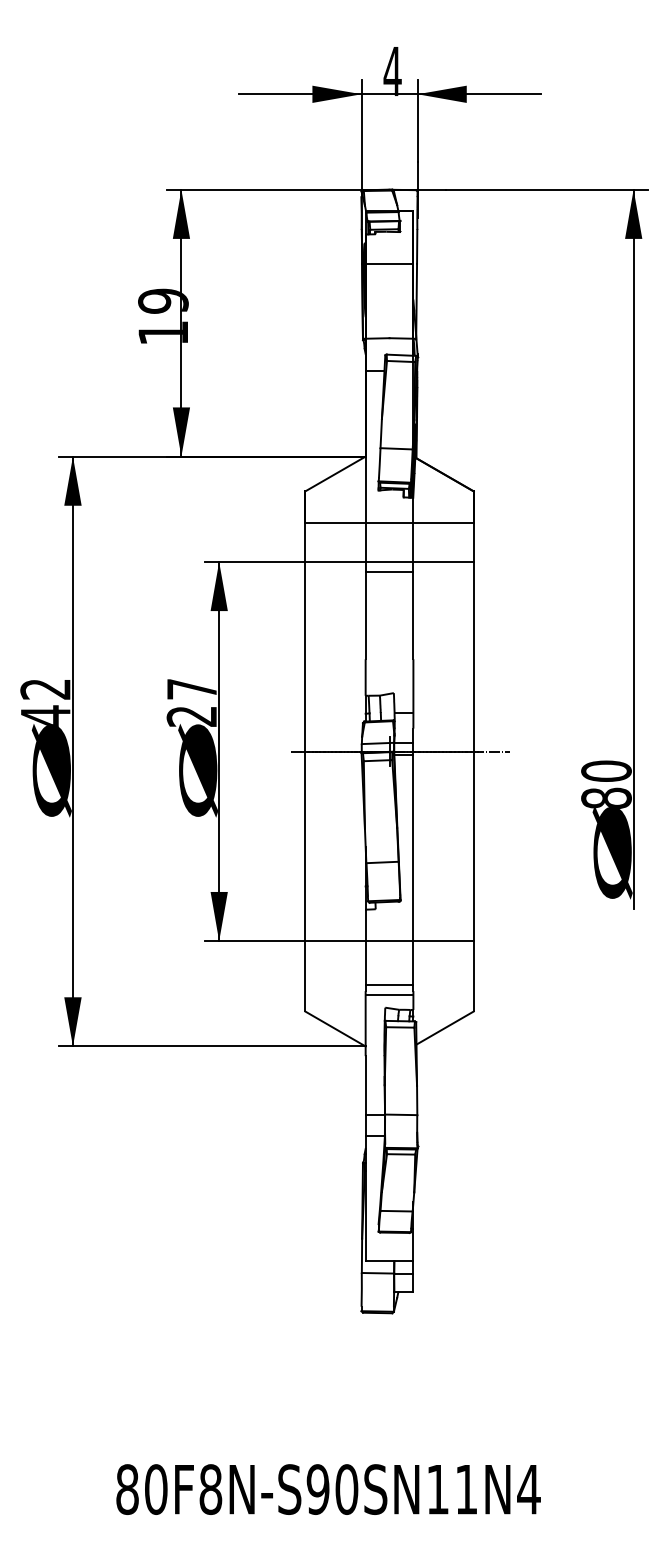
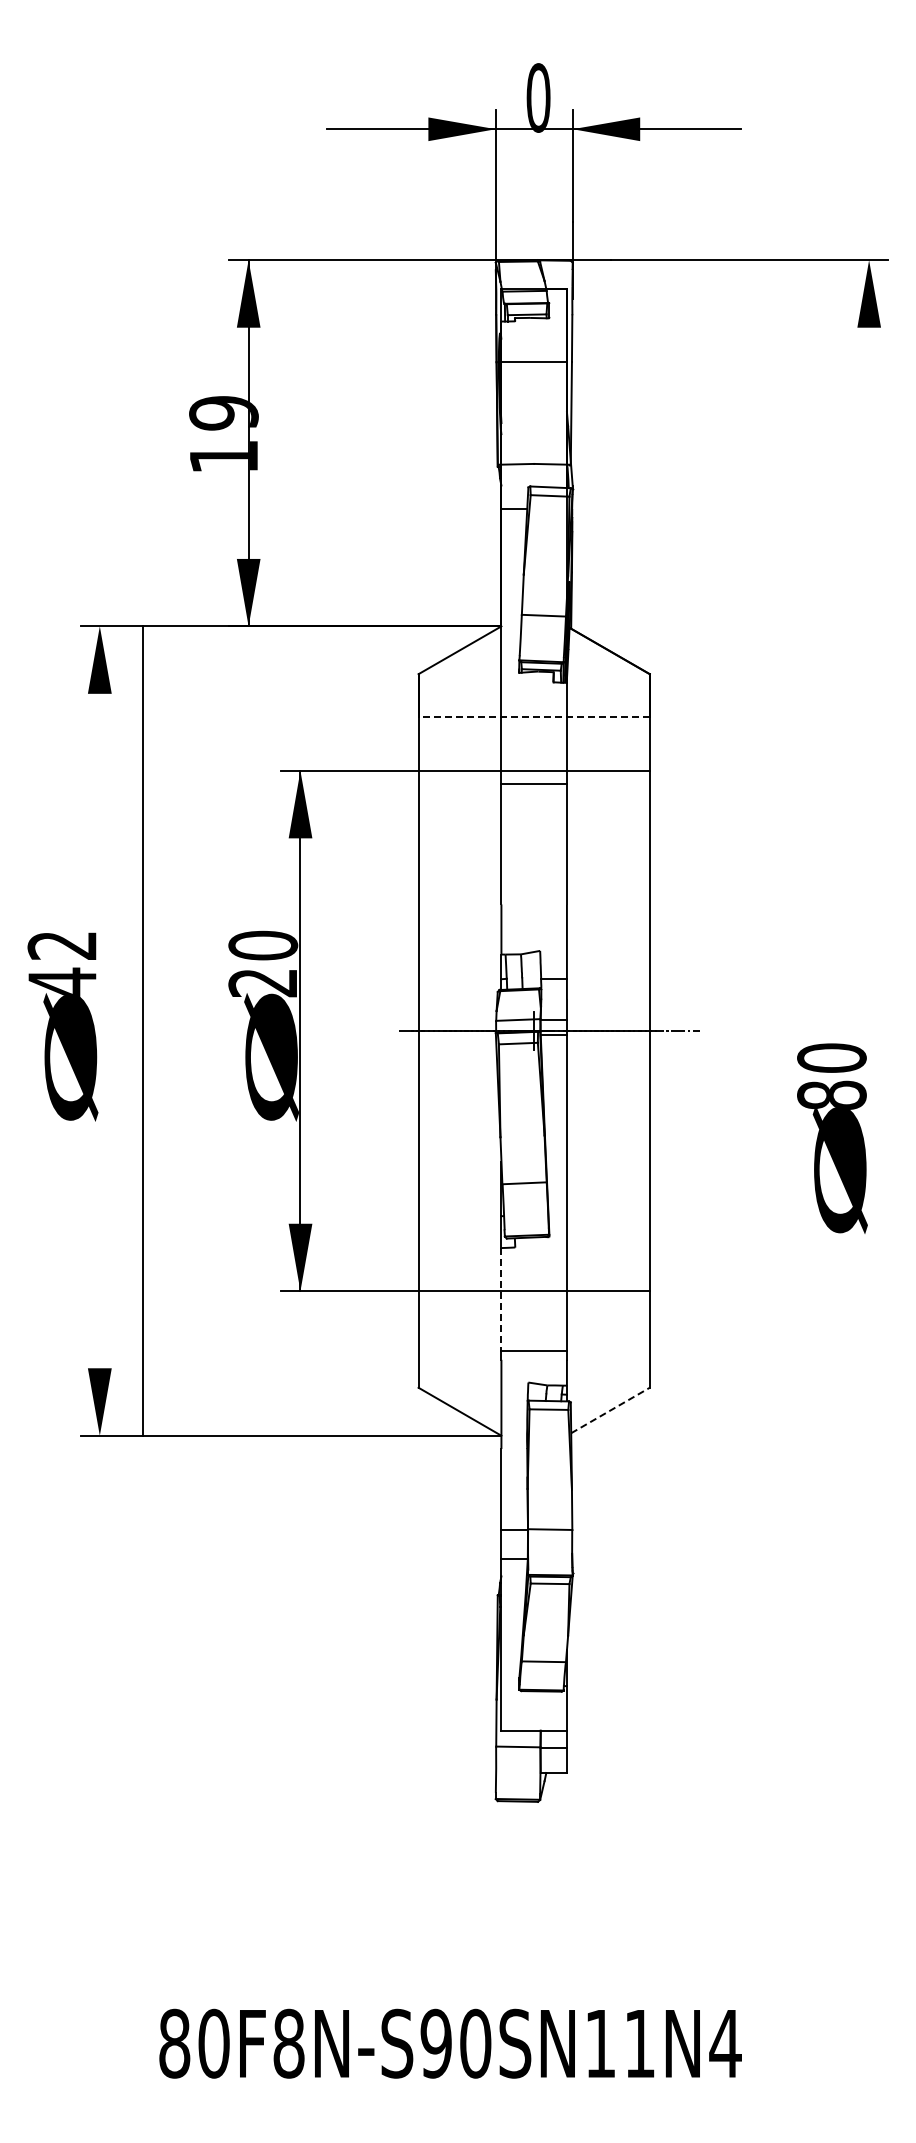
text: (392, 71) -> (538, 97), 4 -> 0
line: (389, 522) -> (534, 716), solid -> dashed
line: (633, 549) -> (869, 753), removed
text: (192, 689) -> (263, 945), 27 -> 20
line: (72, 751) -> (142, 1030), moved
line: (365, 947) -> (501, 1299), solid -> dashed
line: (389, 995) -> (533, 1365), removed
line: (445, 1028) -> (610, 1410), solid -> dashed

